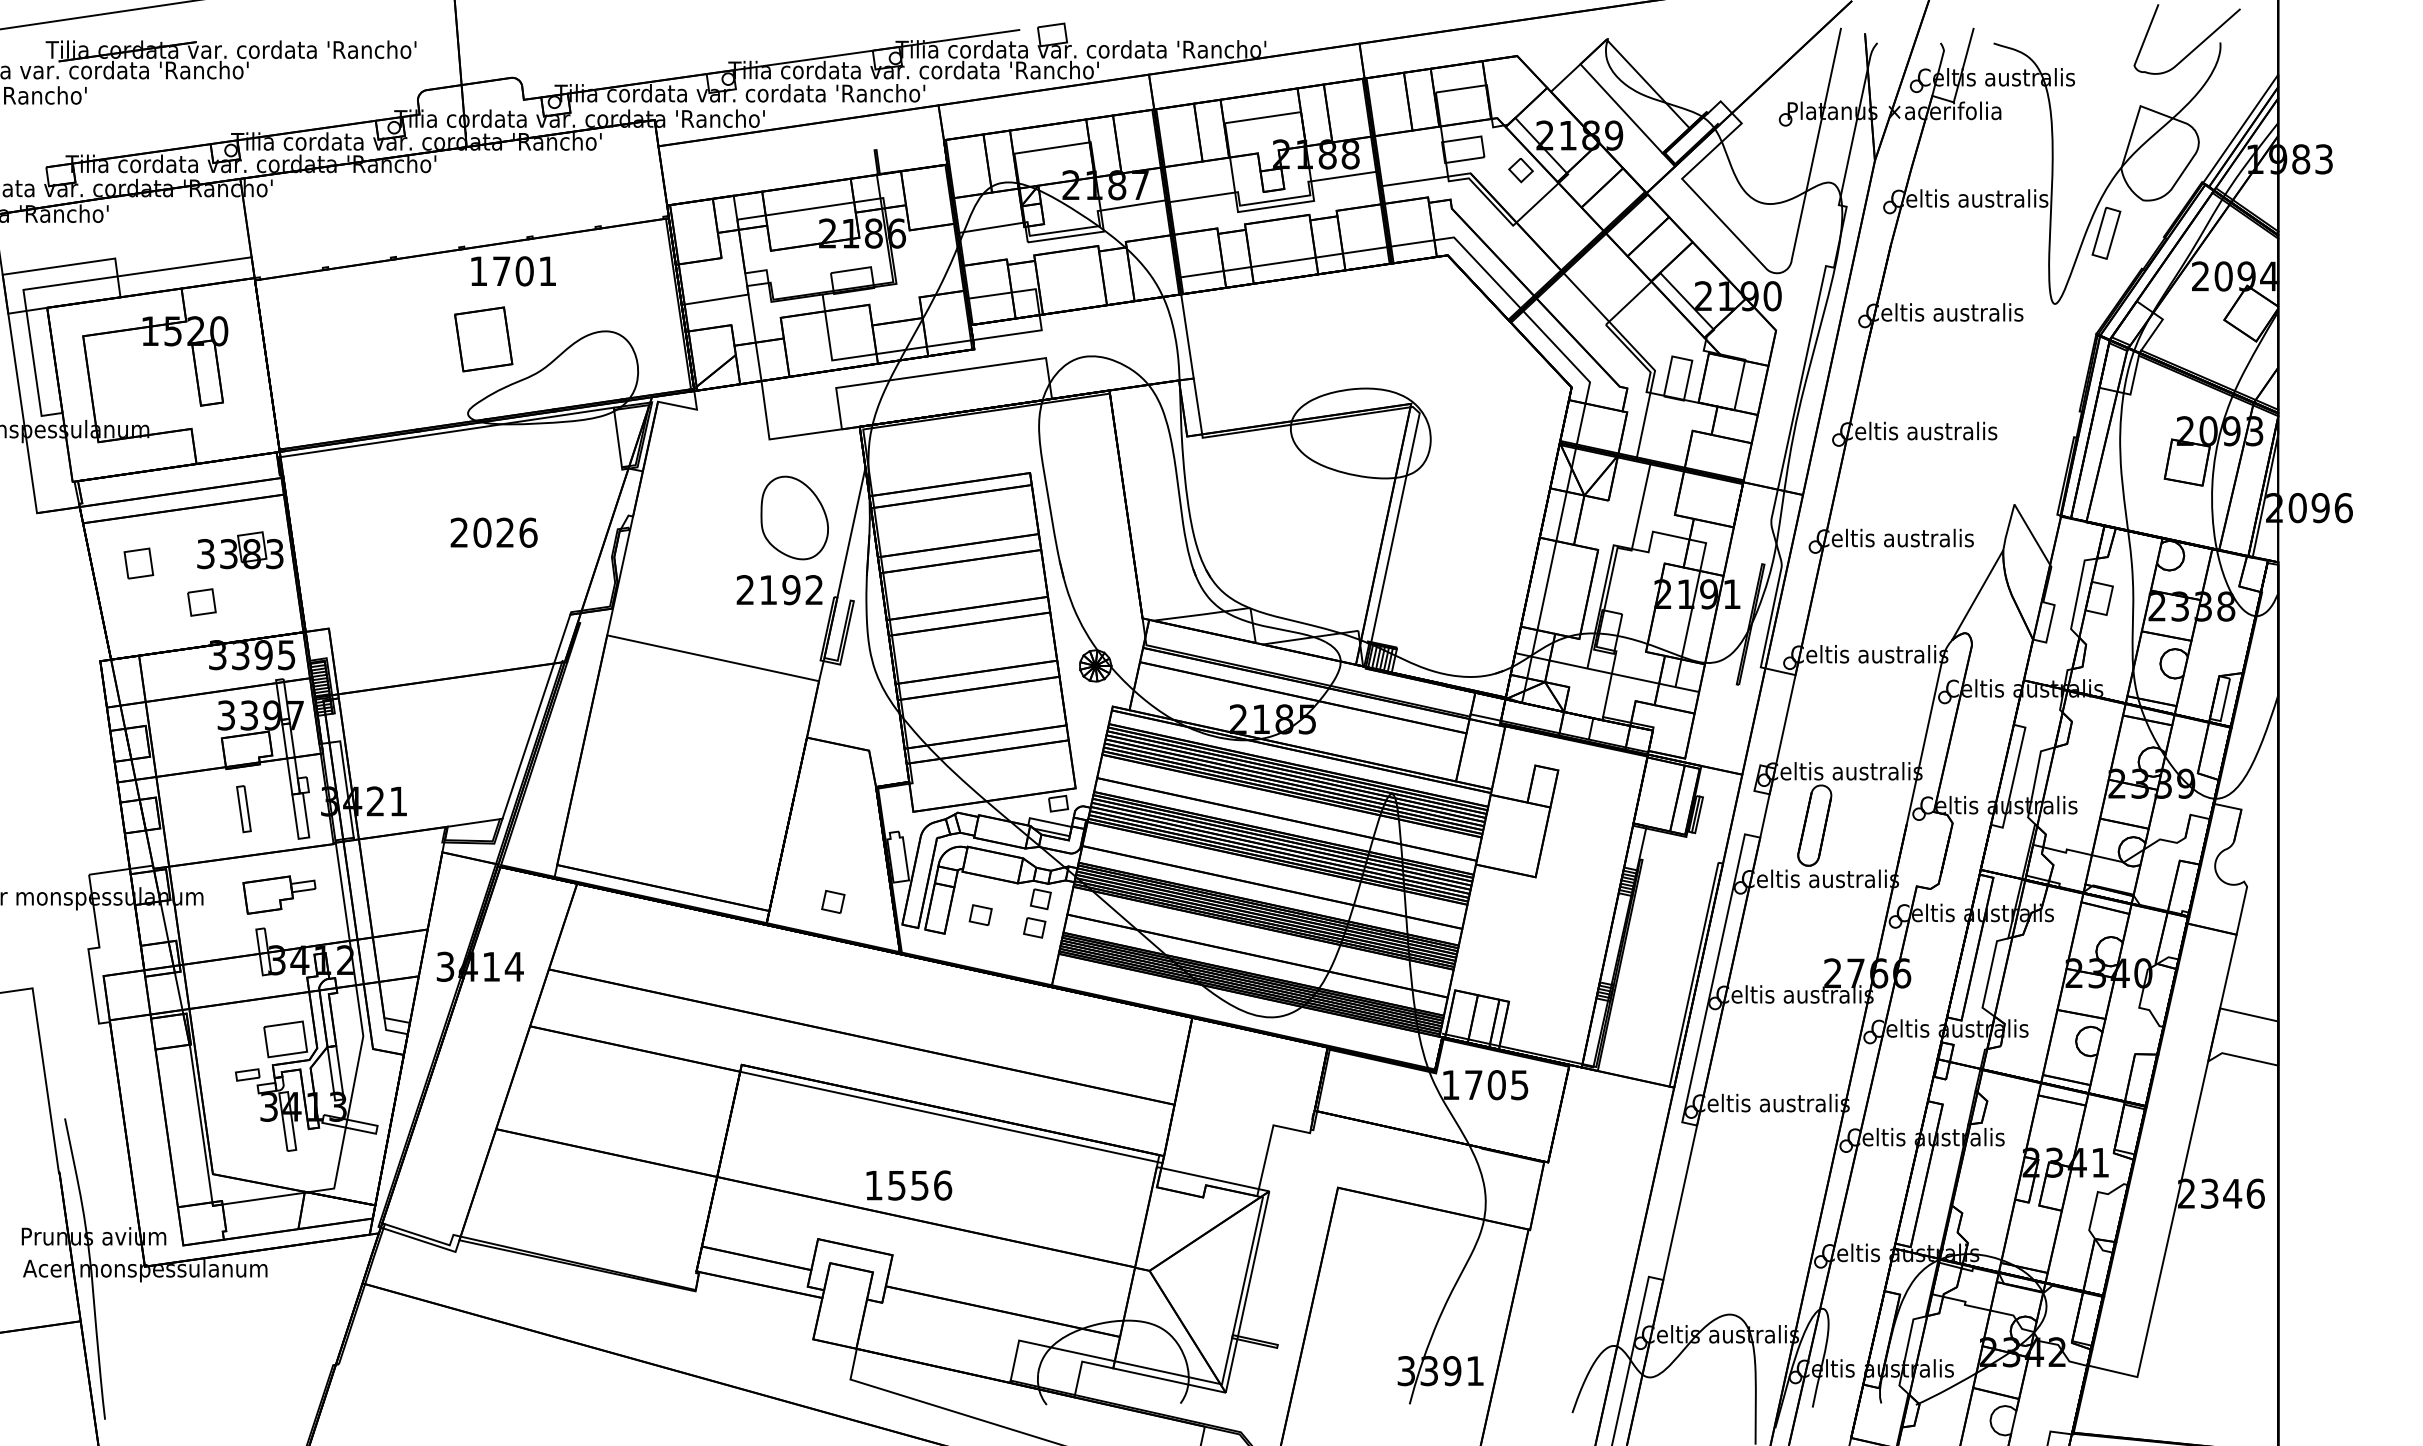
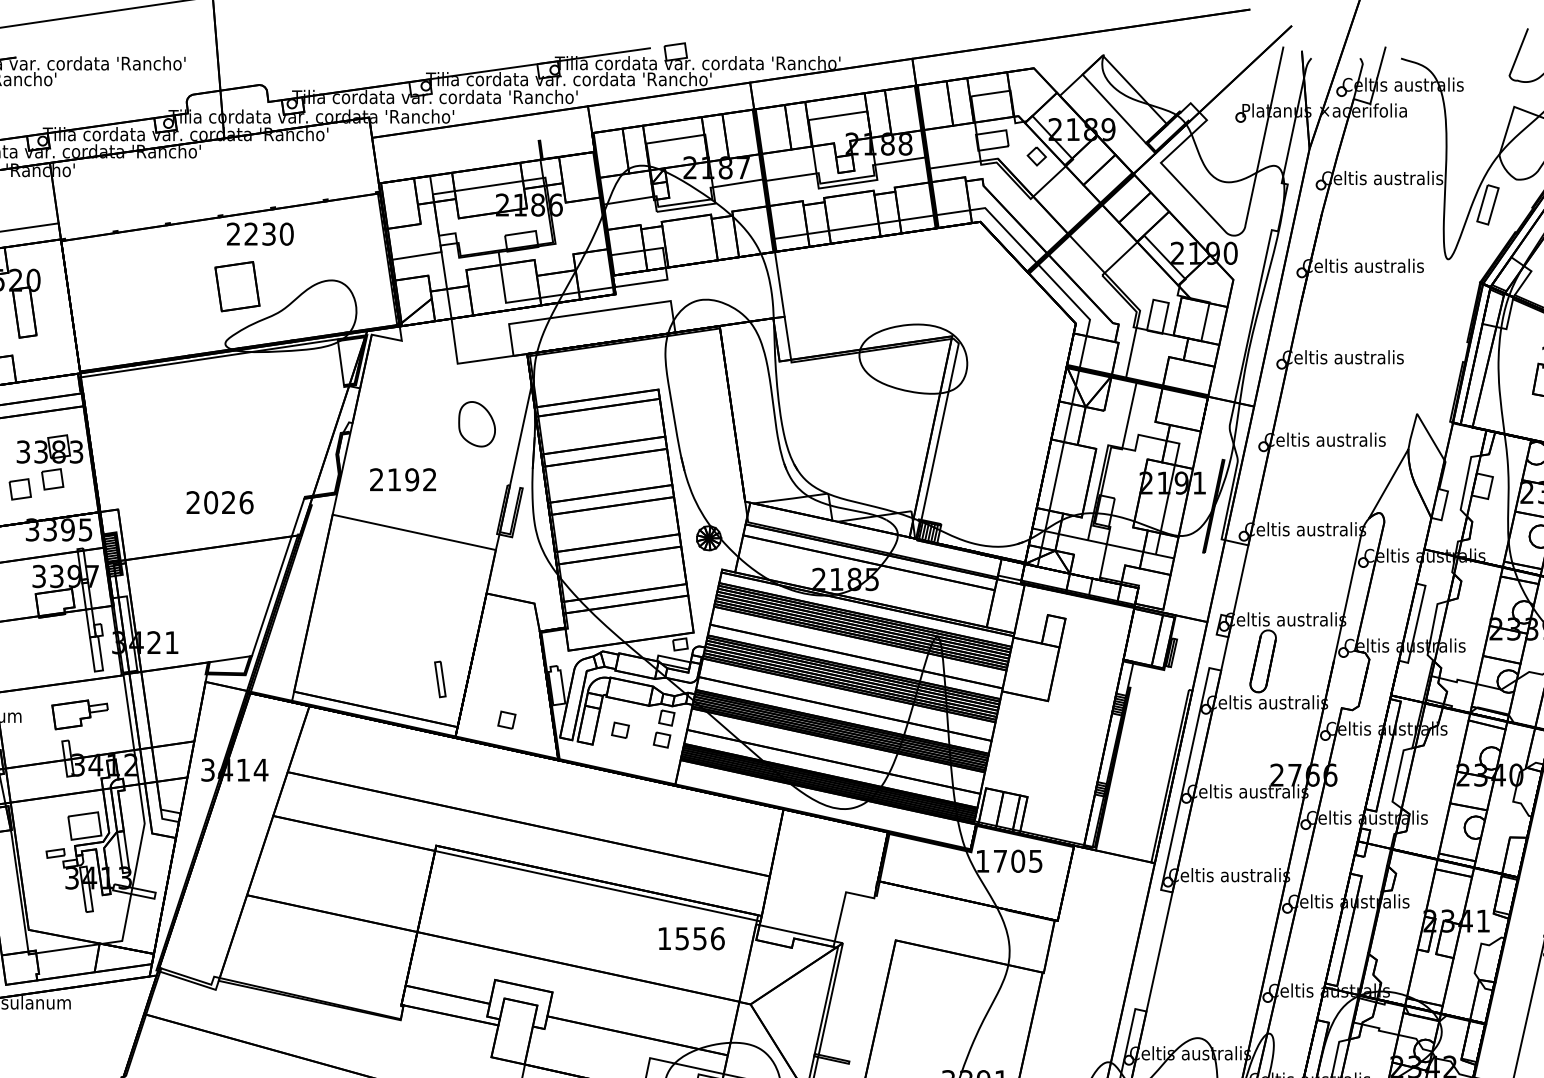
text: (513, 271) -> (260, 234), 1701 -> 2230
part: (794, 517) -> (476, 423), size x0.7
text: (493, 532) -> (219, 502), moved
part: (243, 589) -> (52, 479), added
text: (779, 590) -> (402, 480), moved
part: (243, 809) -> (439, 679), moved
text: (909, 1185) -> (691, 938), moved

